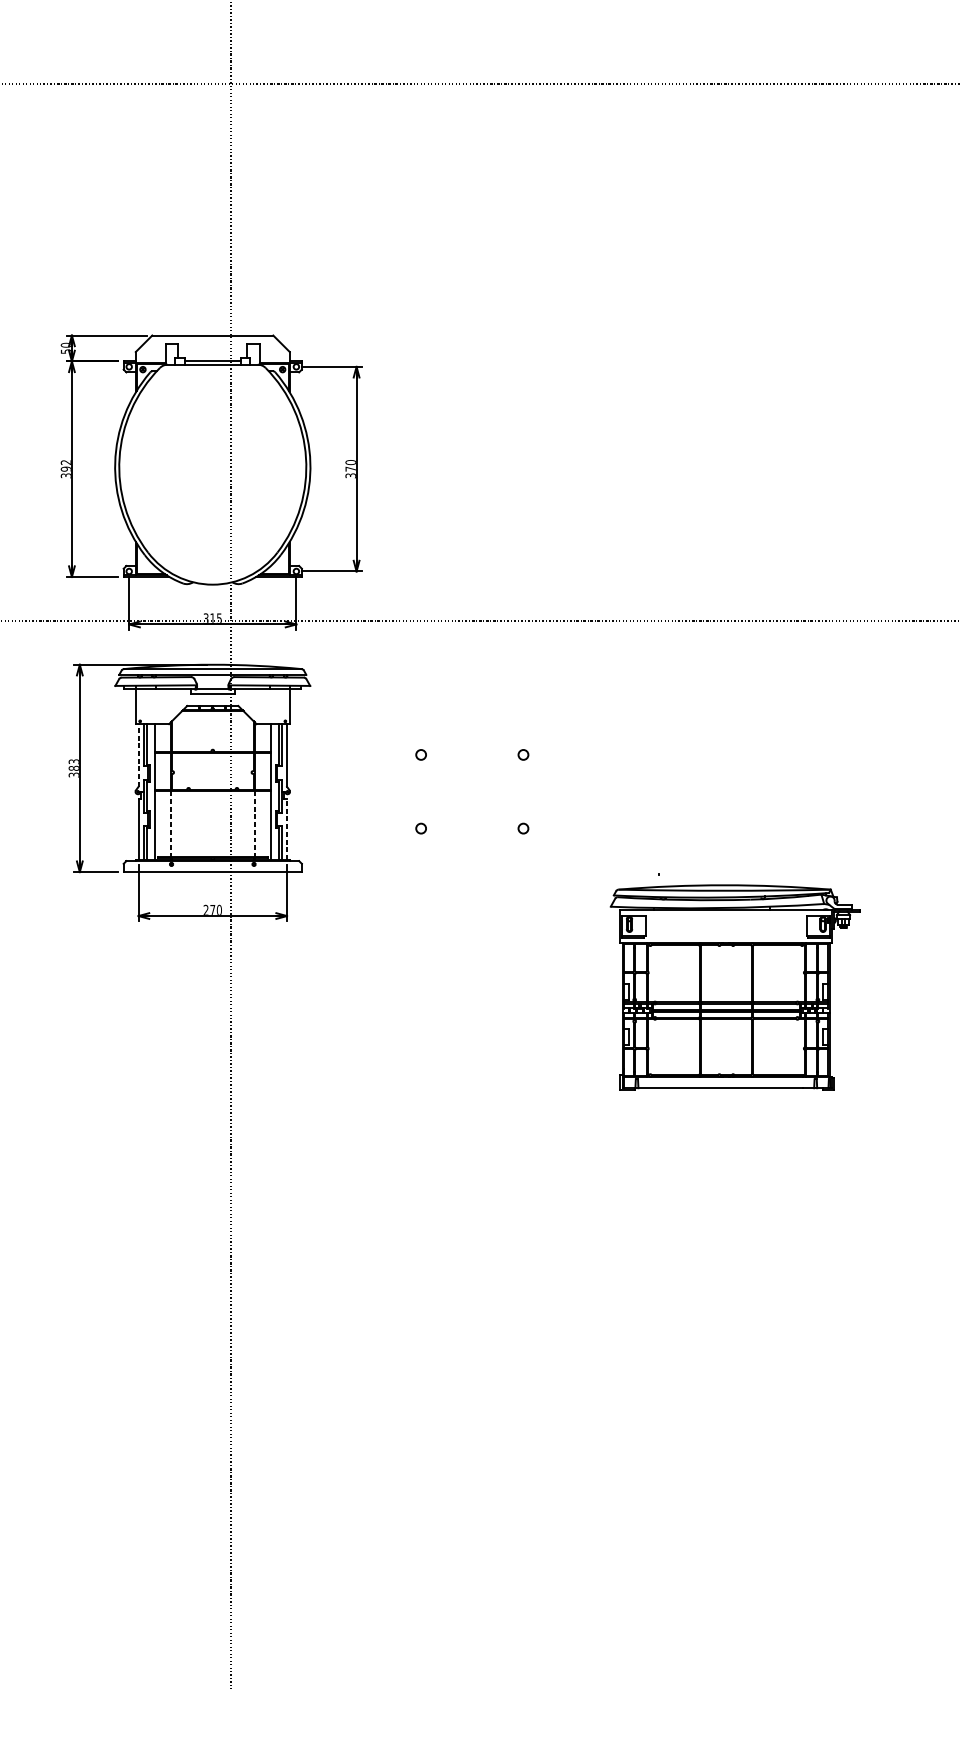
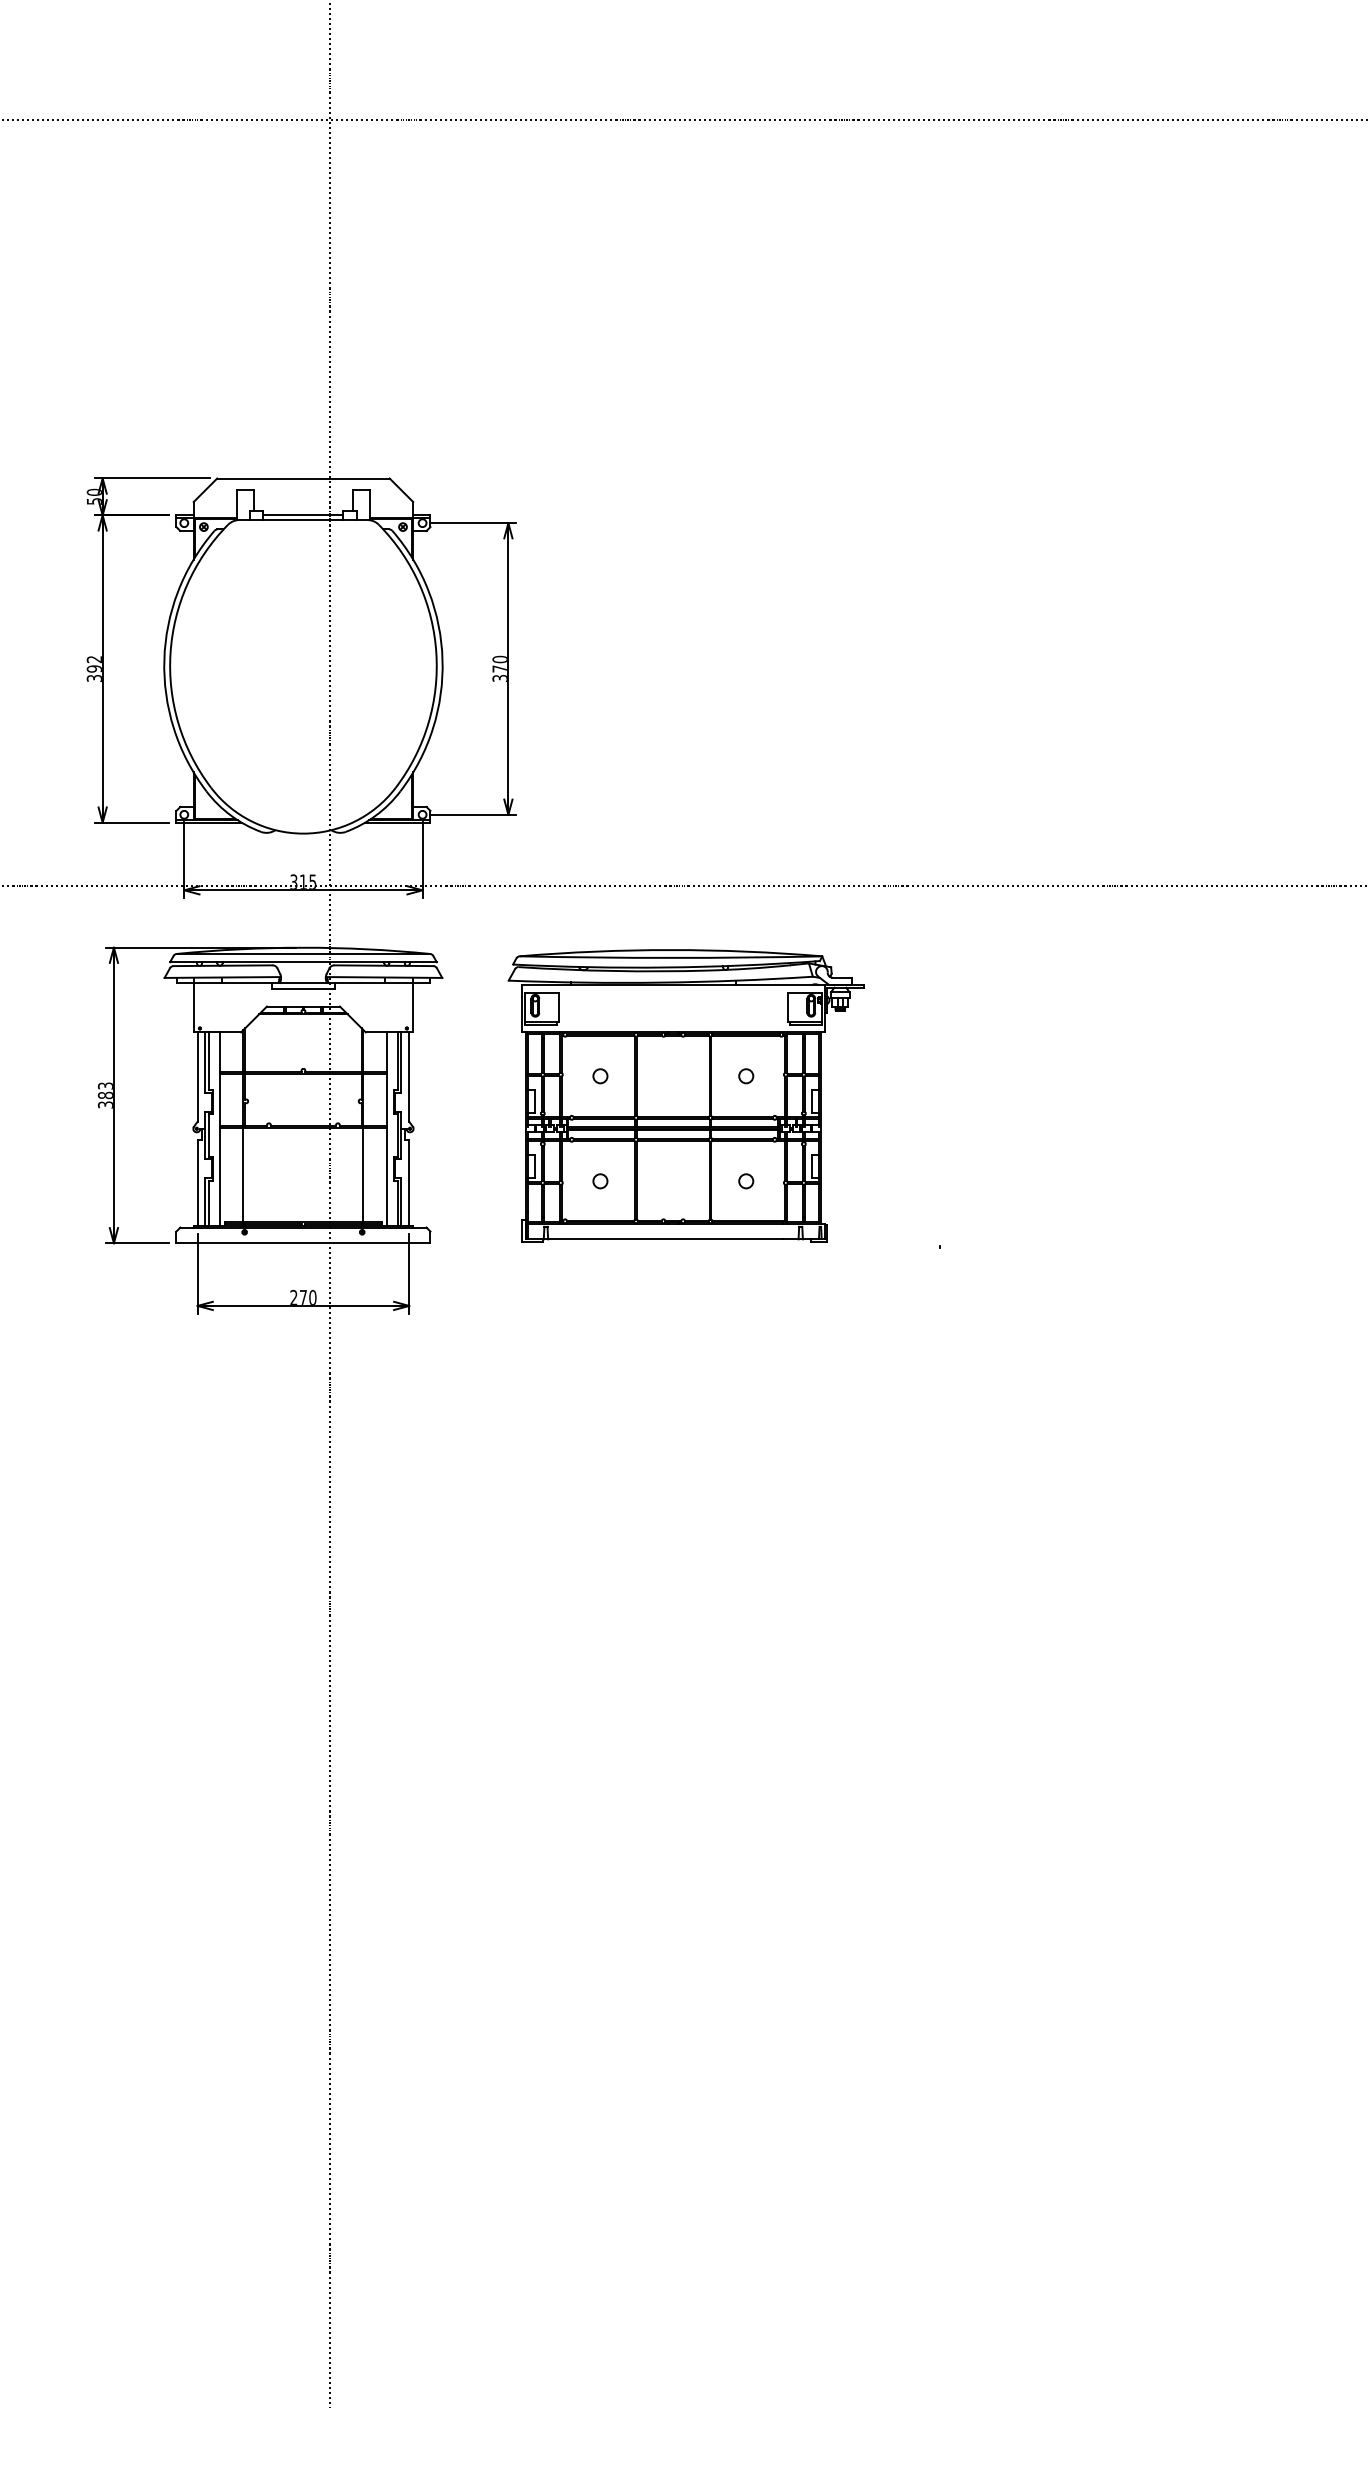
line: (138, 755) -> (197, 1077), dashed -> solid
line: (170, 824) -> (243, 1175), dashed -> solid
line: (254, 824) -> (363, 1175), dashed -> solid
line: (287, 829) -> (409, 1182), dashed -> solid
part: (734, 987) -> (685, 1095), moved

